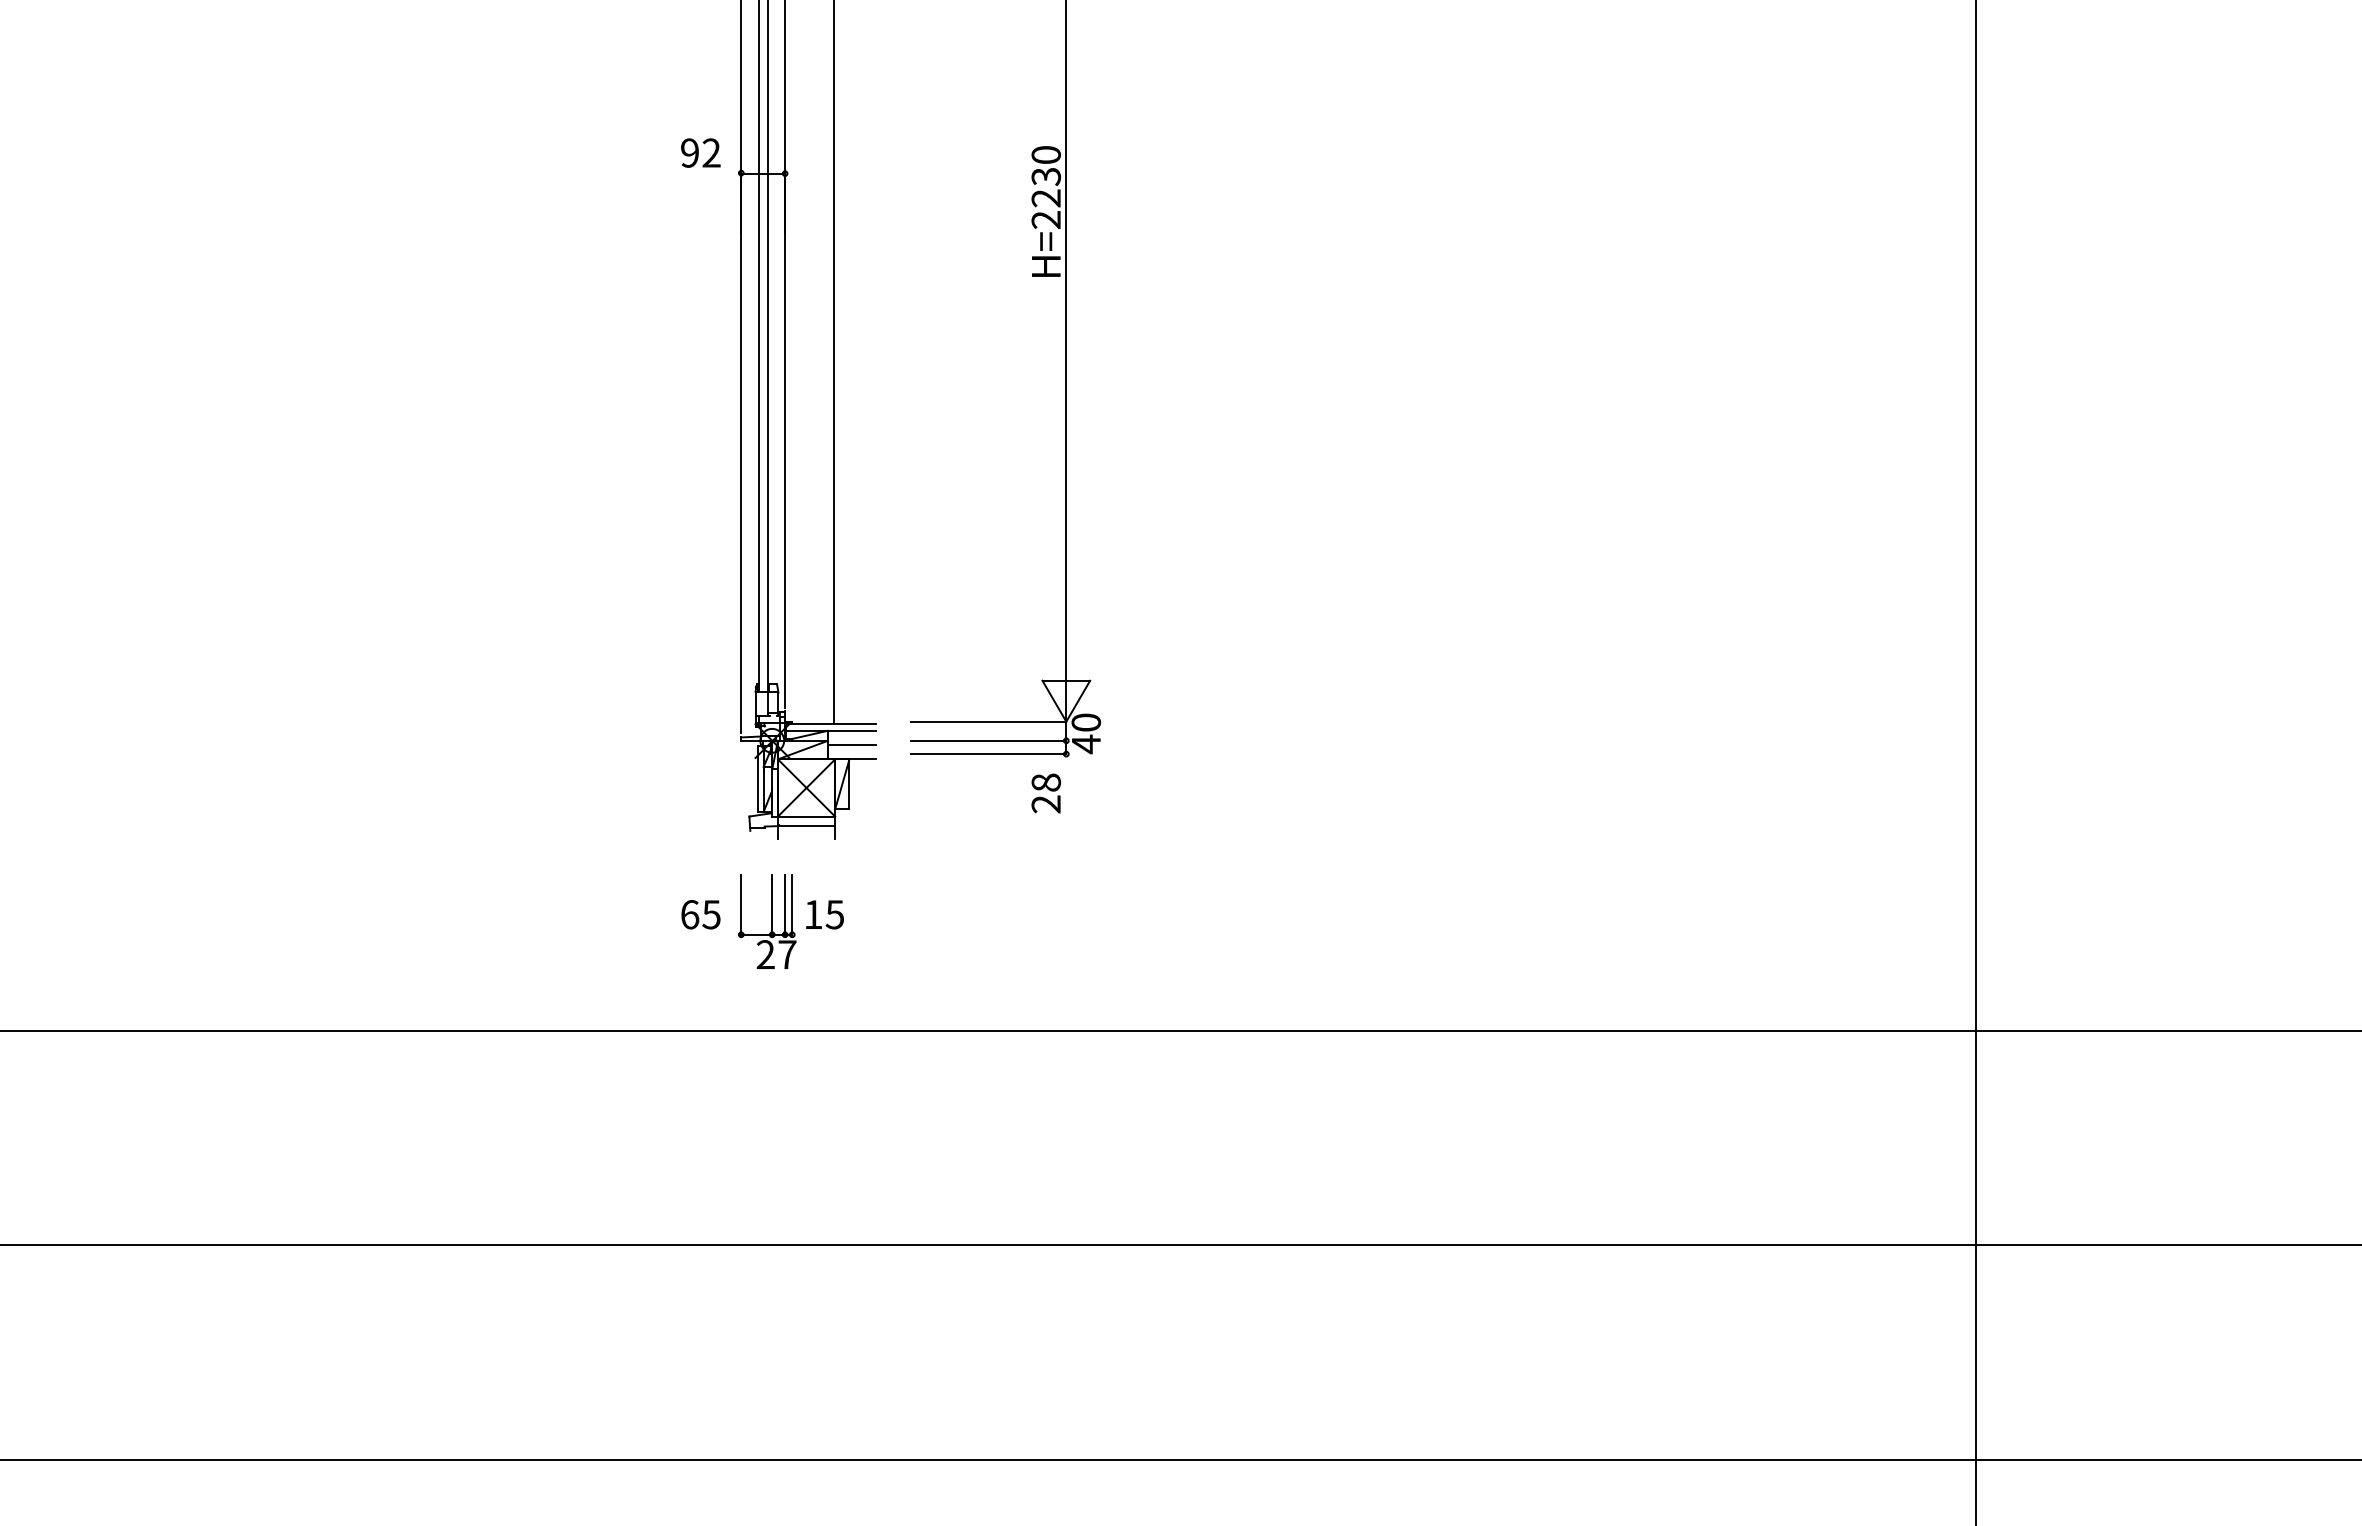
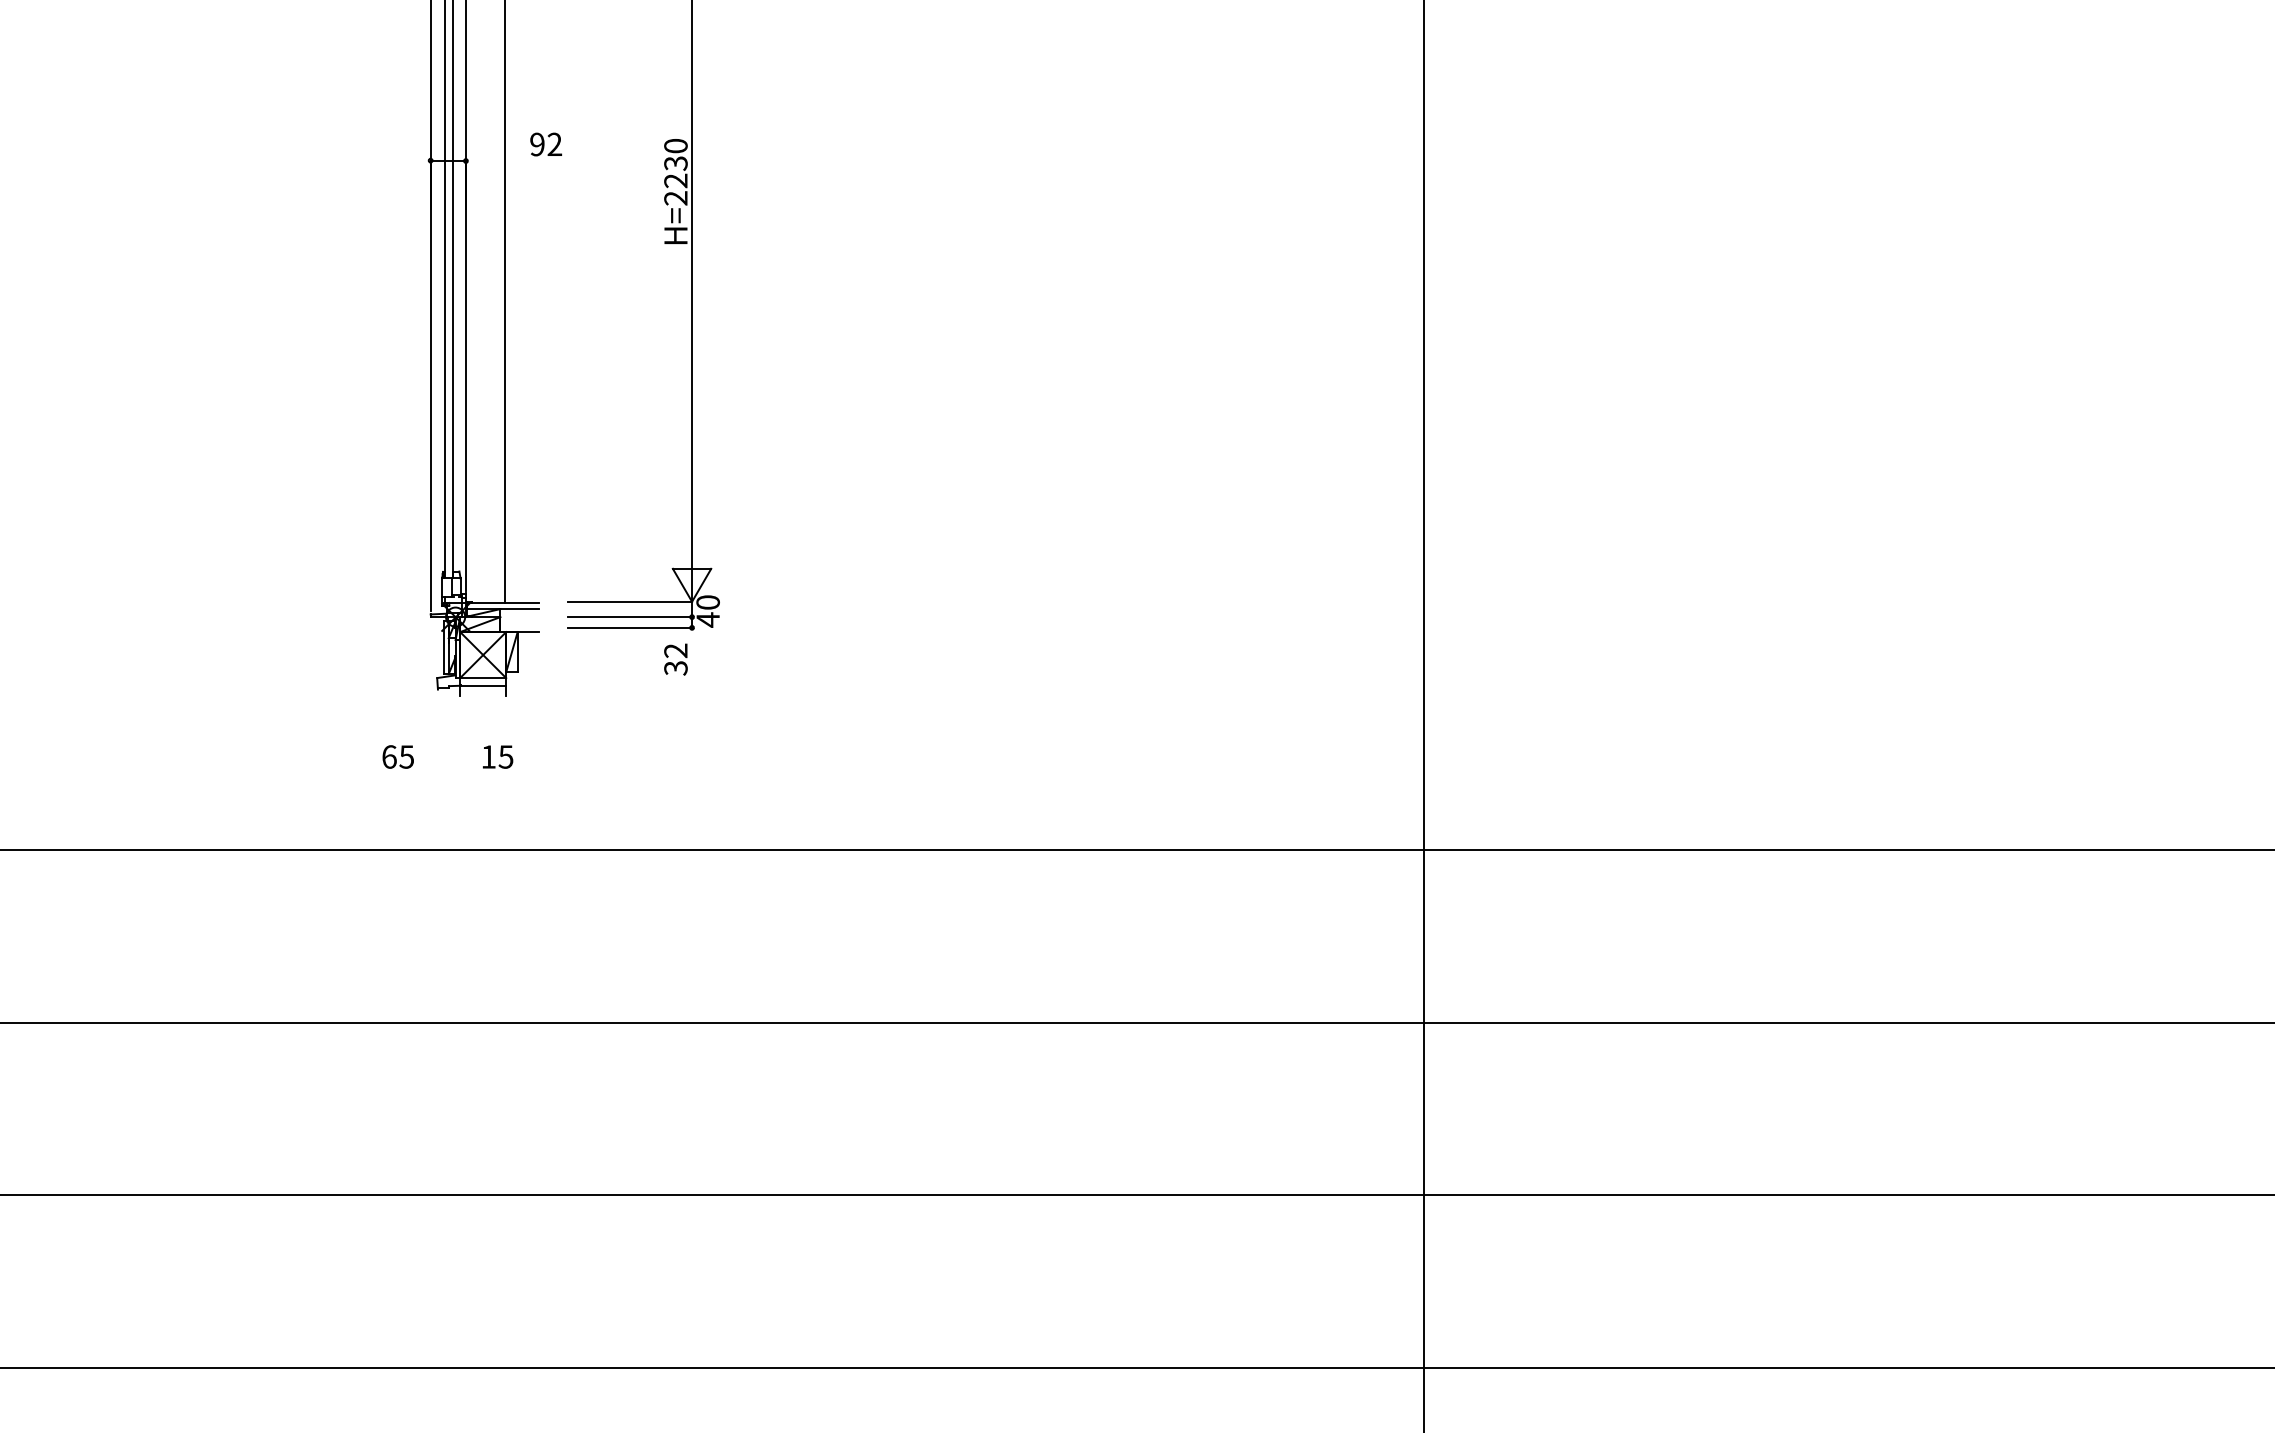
text: (700, 153) -> (545, 144), moved
line: (851, 744) -> (519, 620), removed
text: (1045, 793) -> (675, 659), 28 -> 32
part: (767, 921) -> (451, 762), removed

